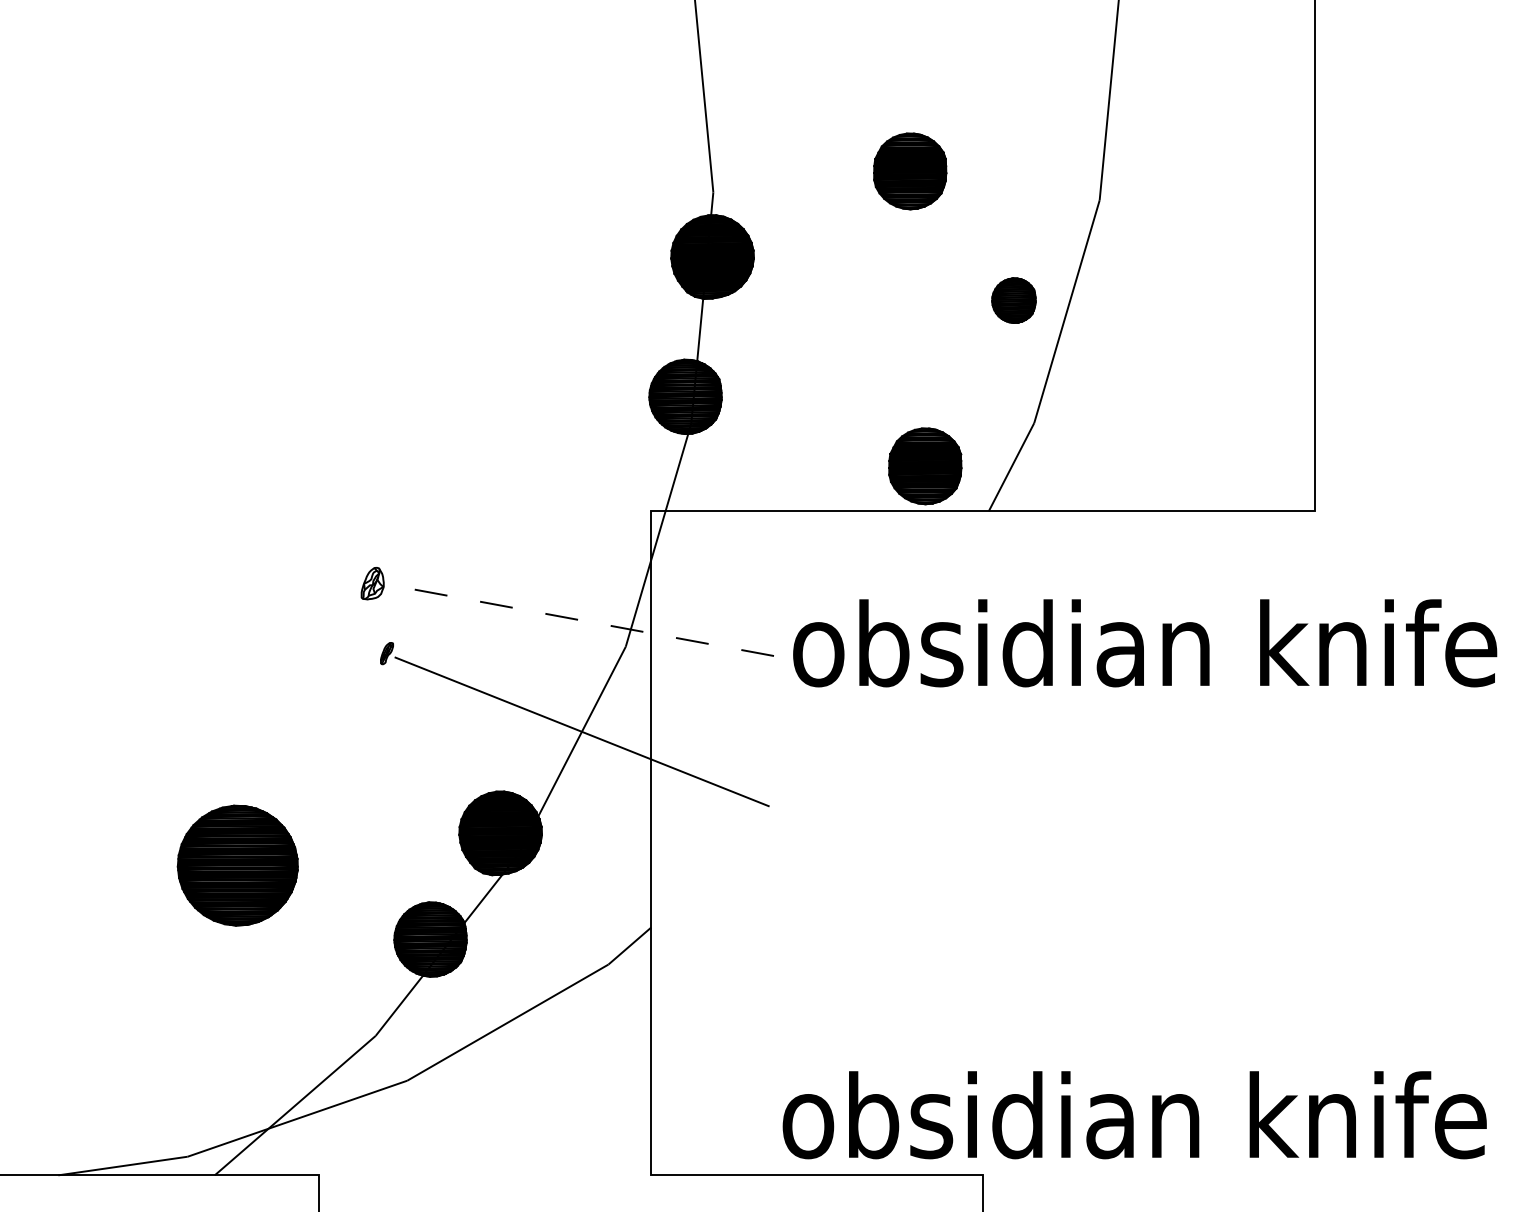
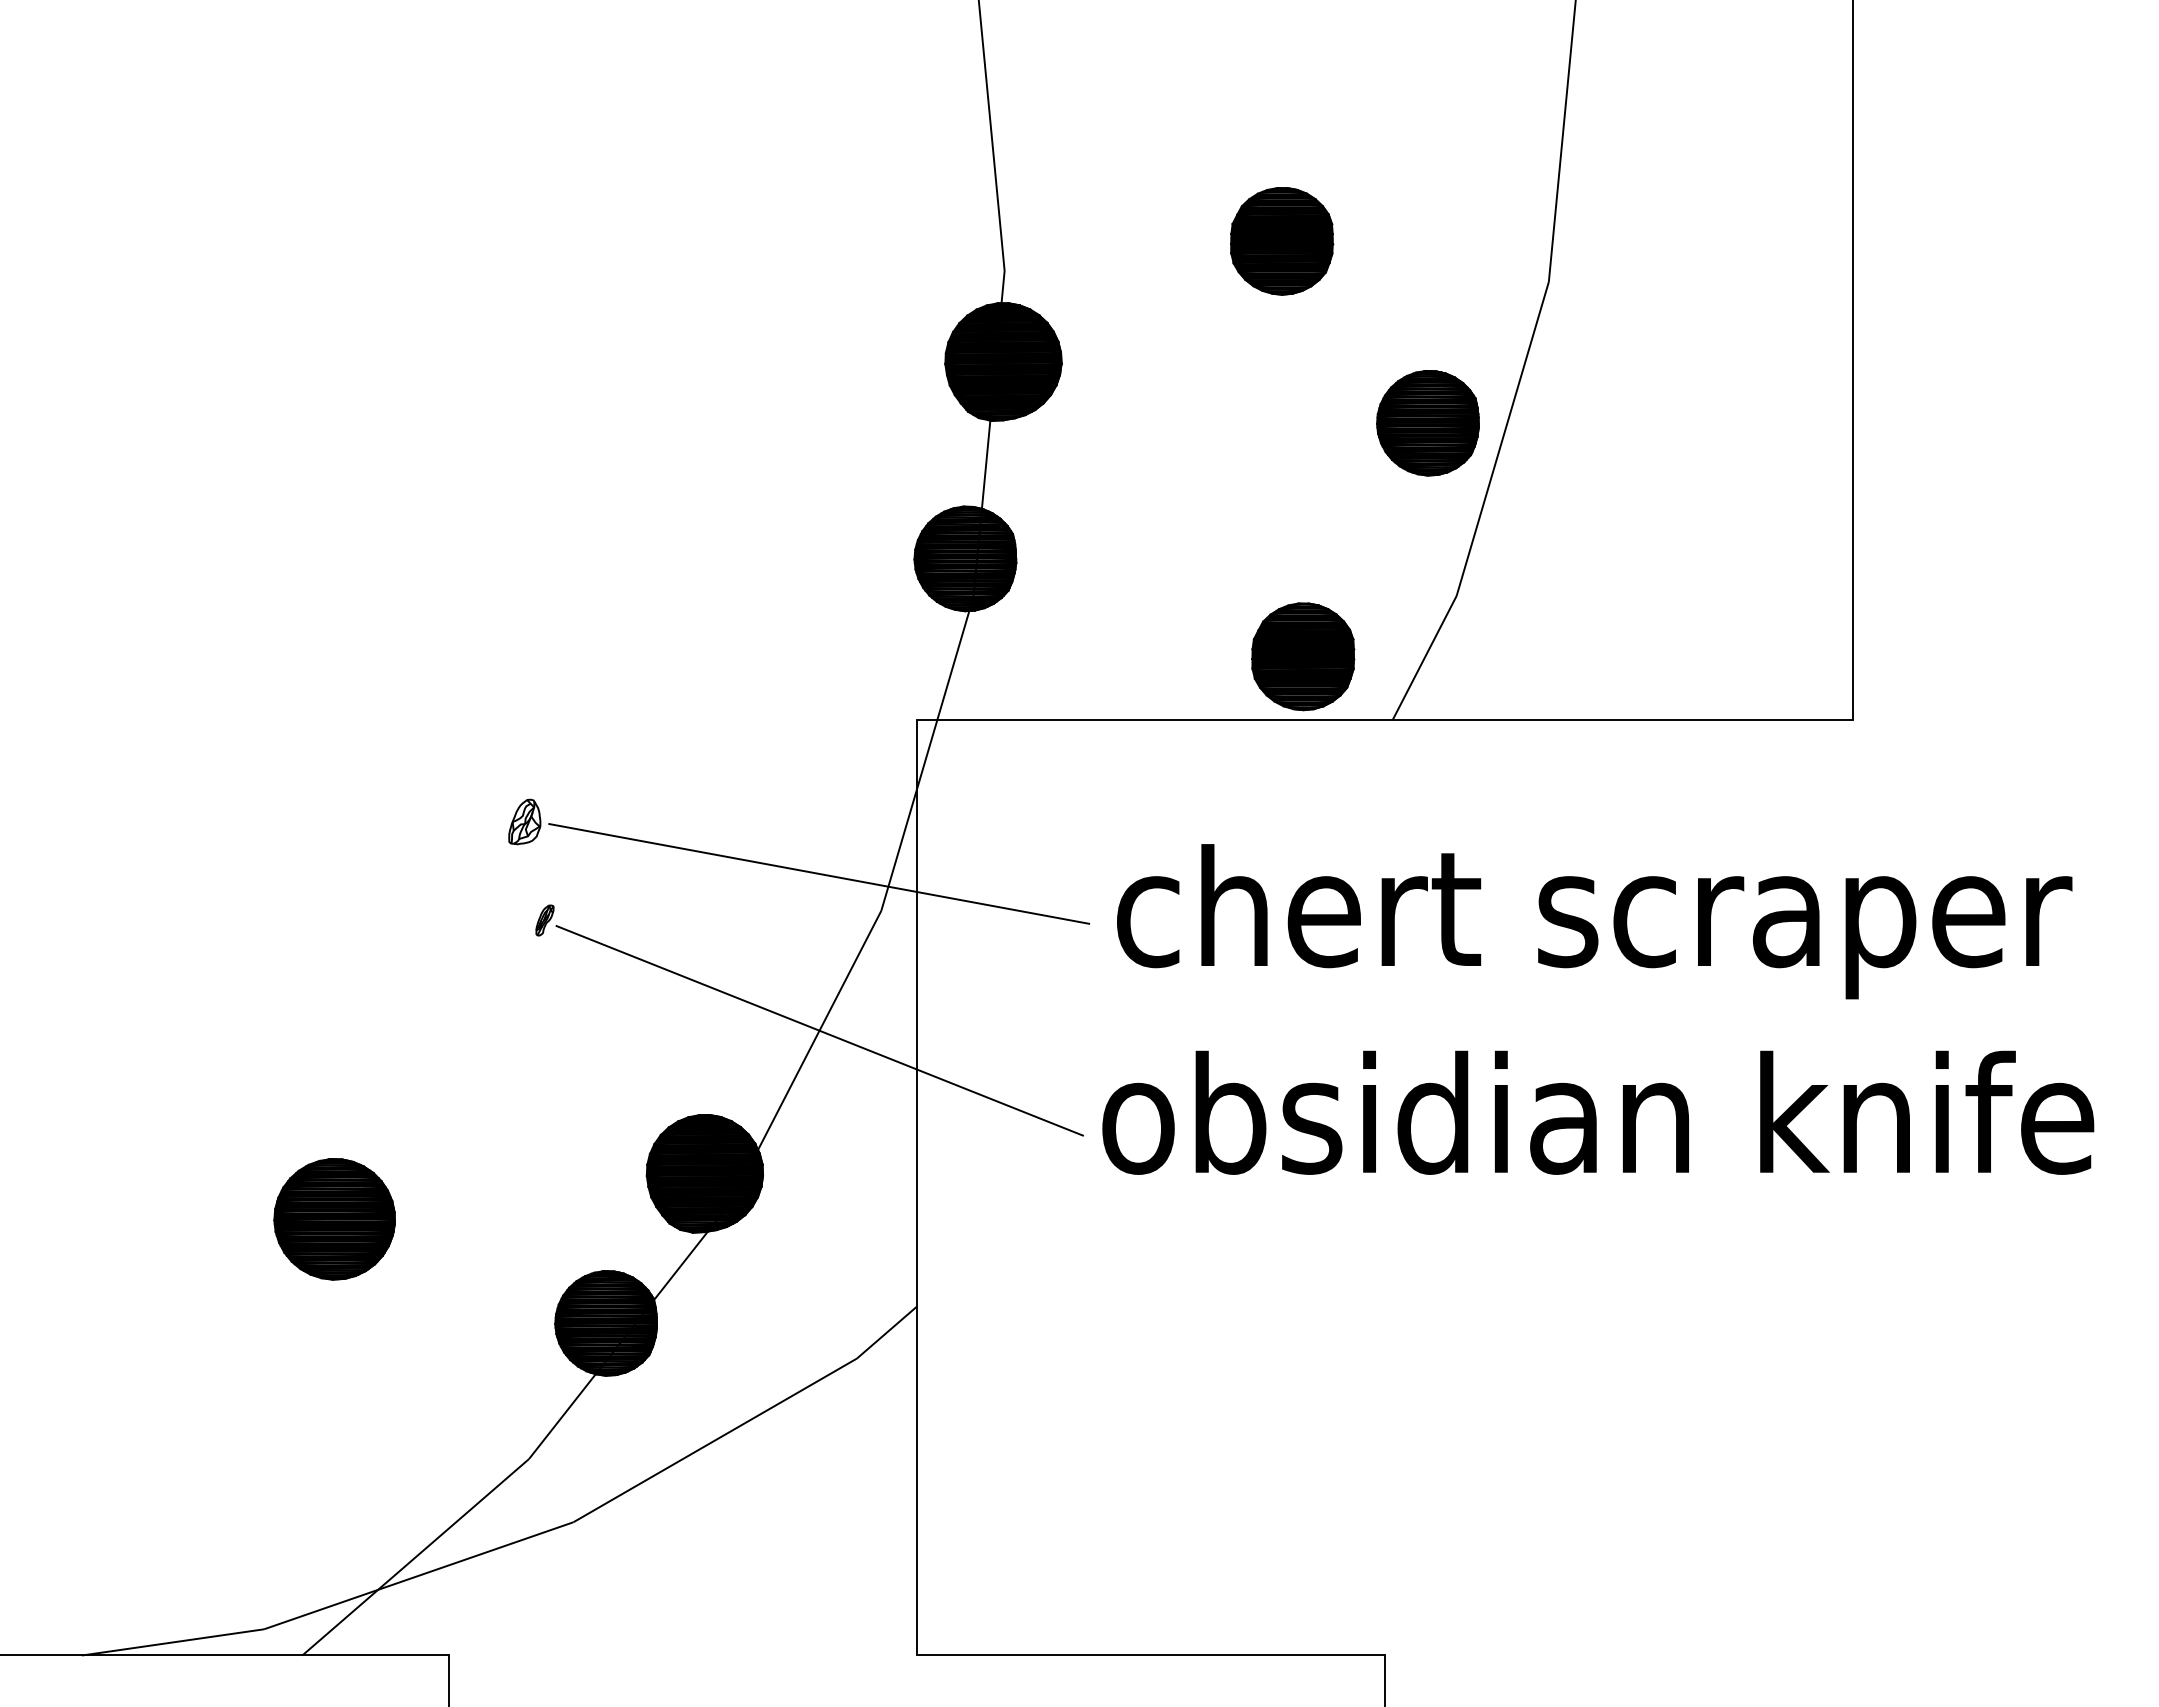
part: (1013, 300) -> (1427, 423), size x1.67
line: (581, 620) -> (818, 873), dashed -> solid
text: (1144, 654) -> (1612, 921), obsidian knife -> chert scraper
part: (237, 865) -> (334, 1219), size x0.71
text: (1134, 1114) -> (1598, 1112), moved

